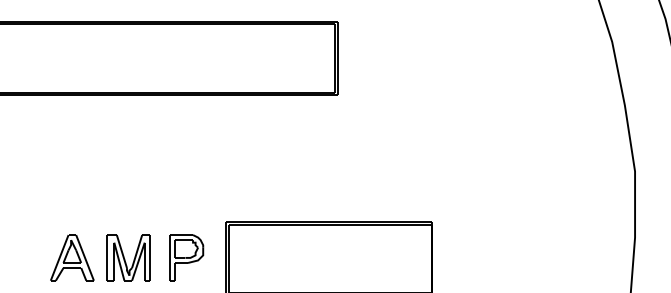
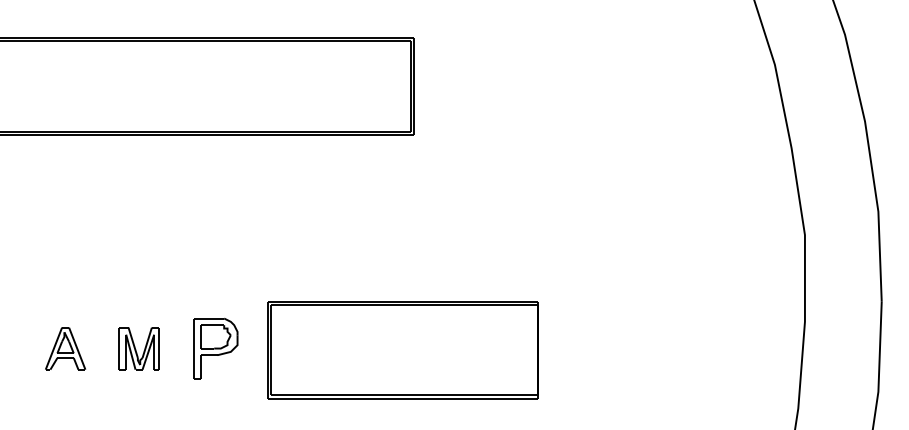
part: (72, 257) -> (65, 348), size x0.7
part: (127, 257) -> (138, 348), size x0.7

